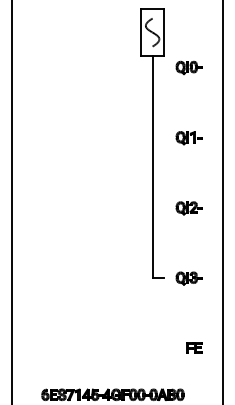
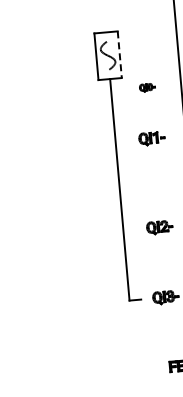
line: (164, 33) -> (120, 55), solid -> dashed
part: (188, 67) -> (146, 87), size x0.6
part: (188, 138) -> (151, 139), moved

